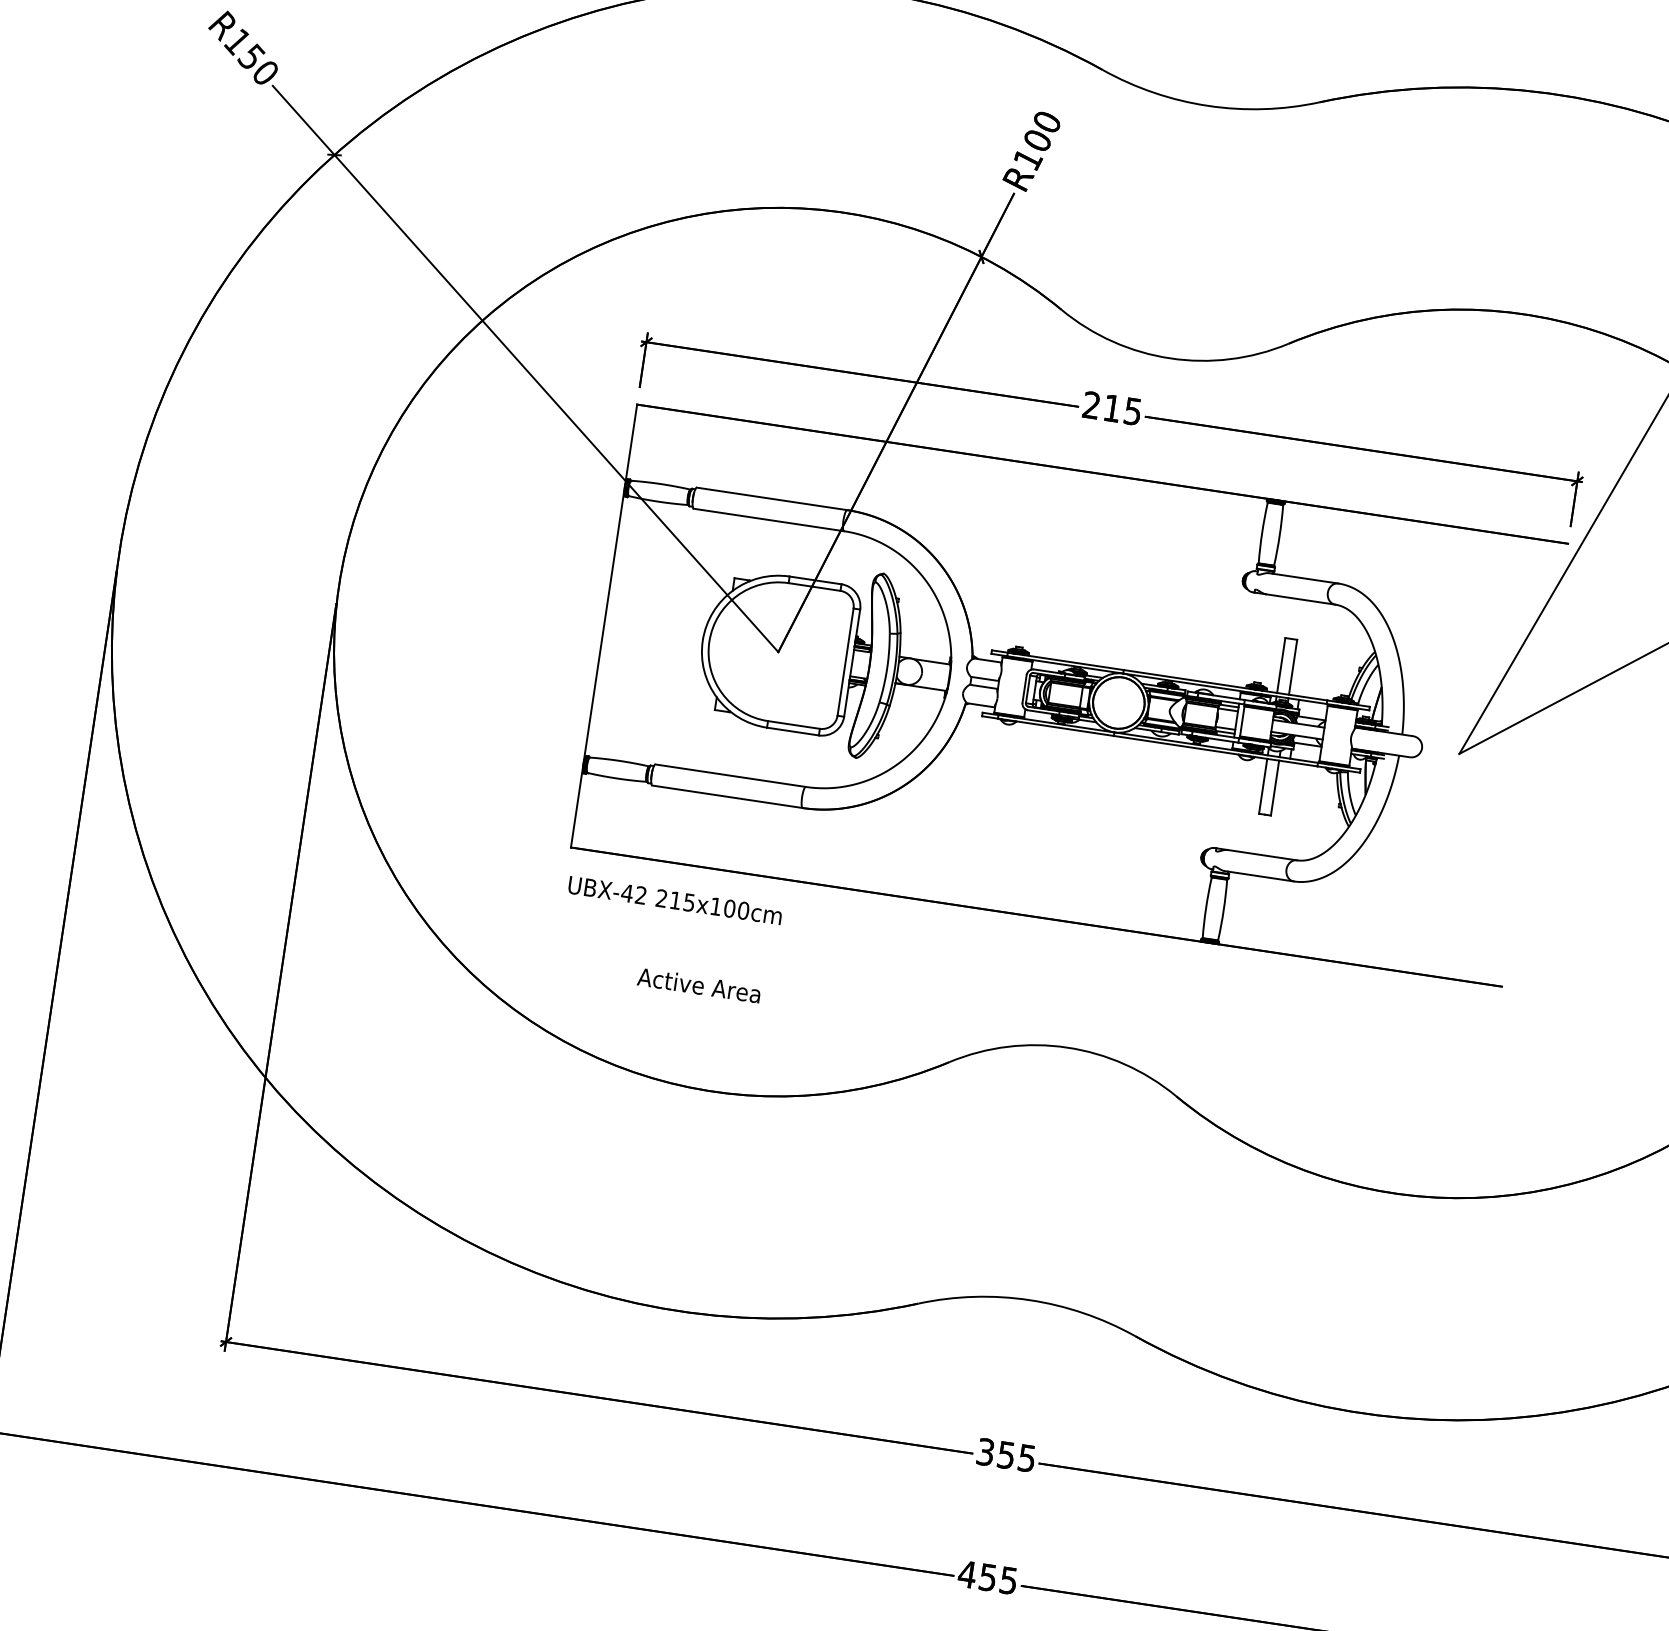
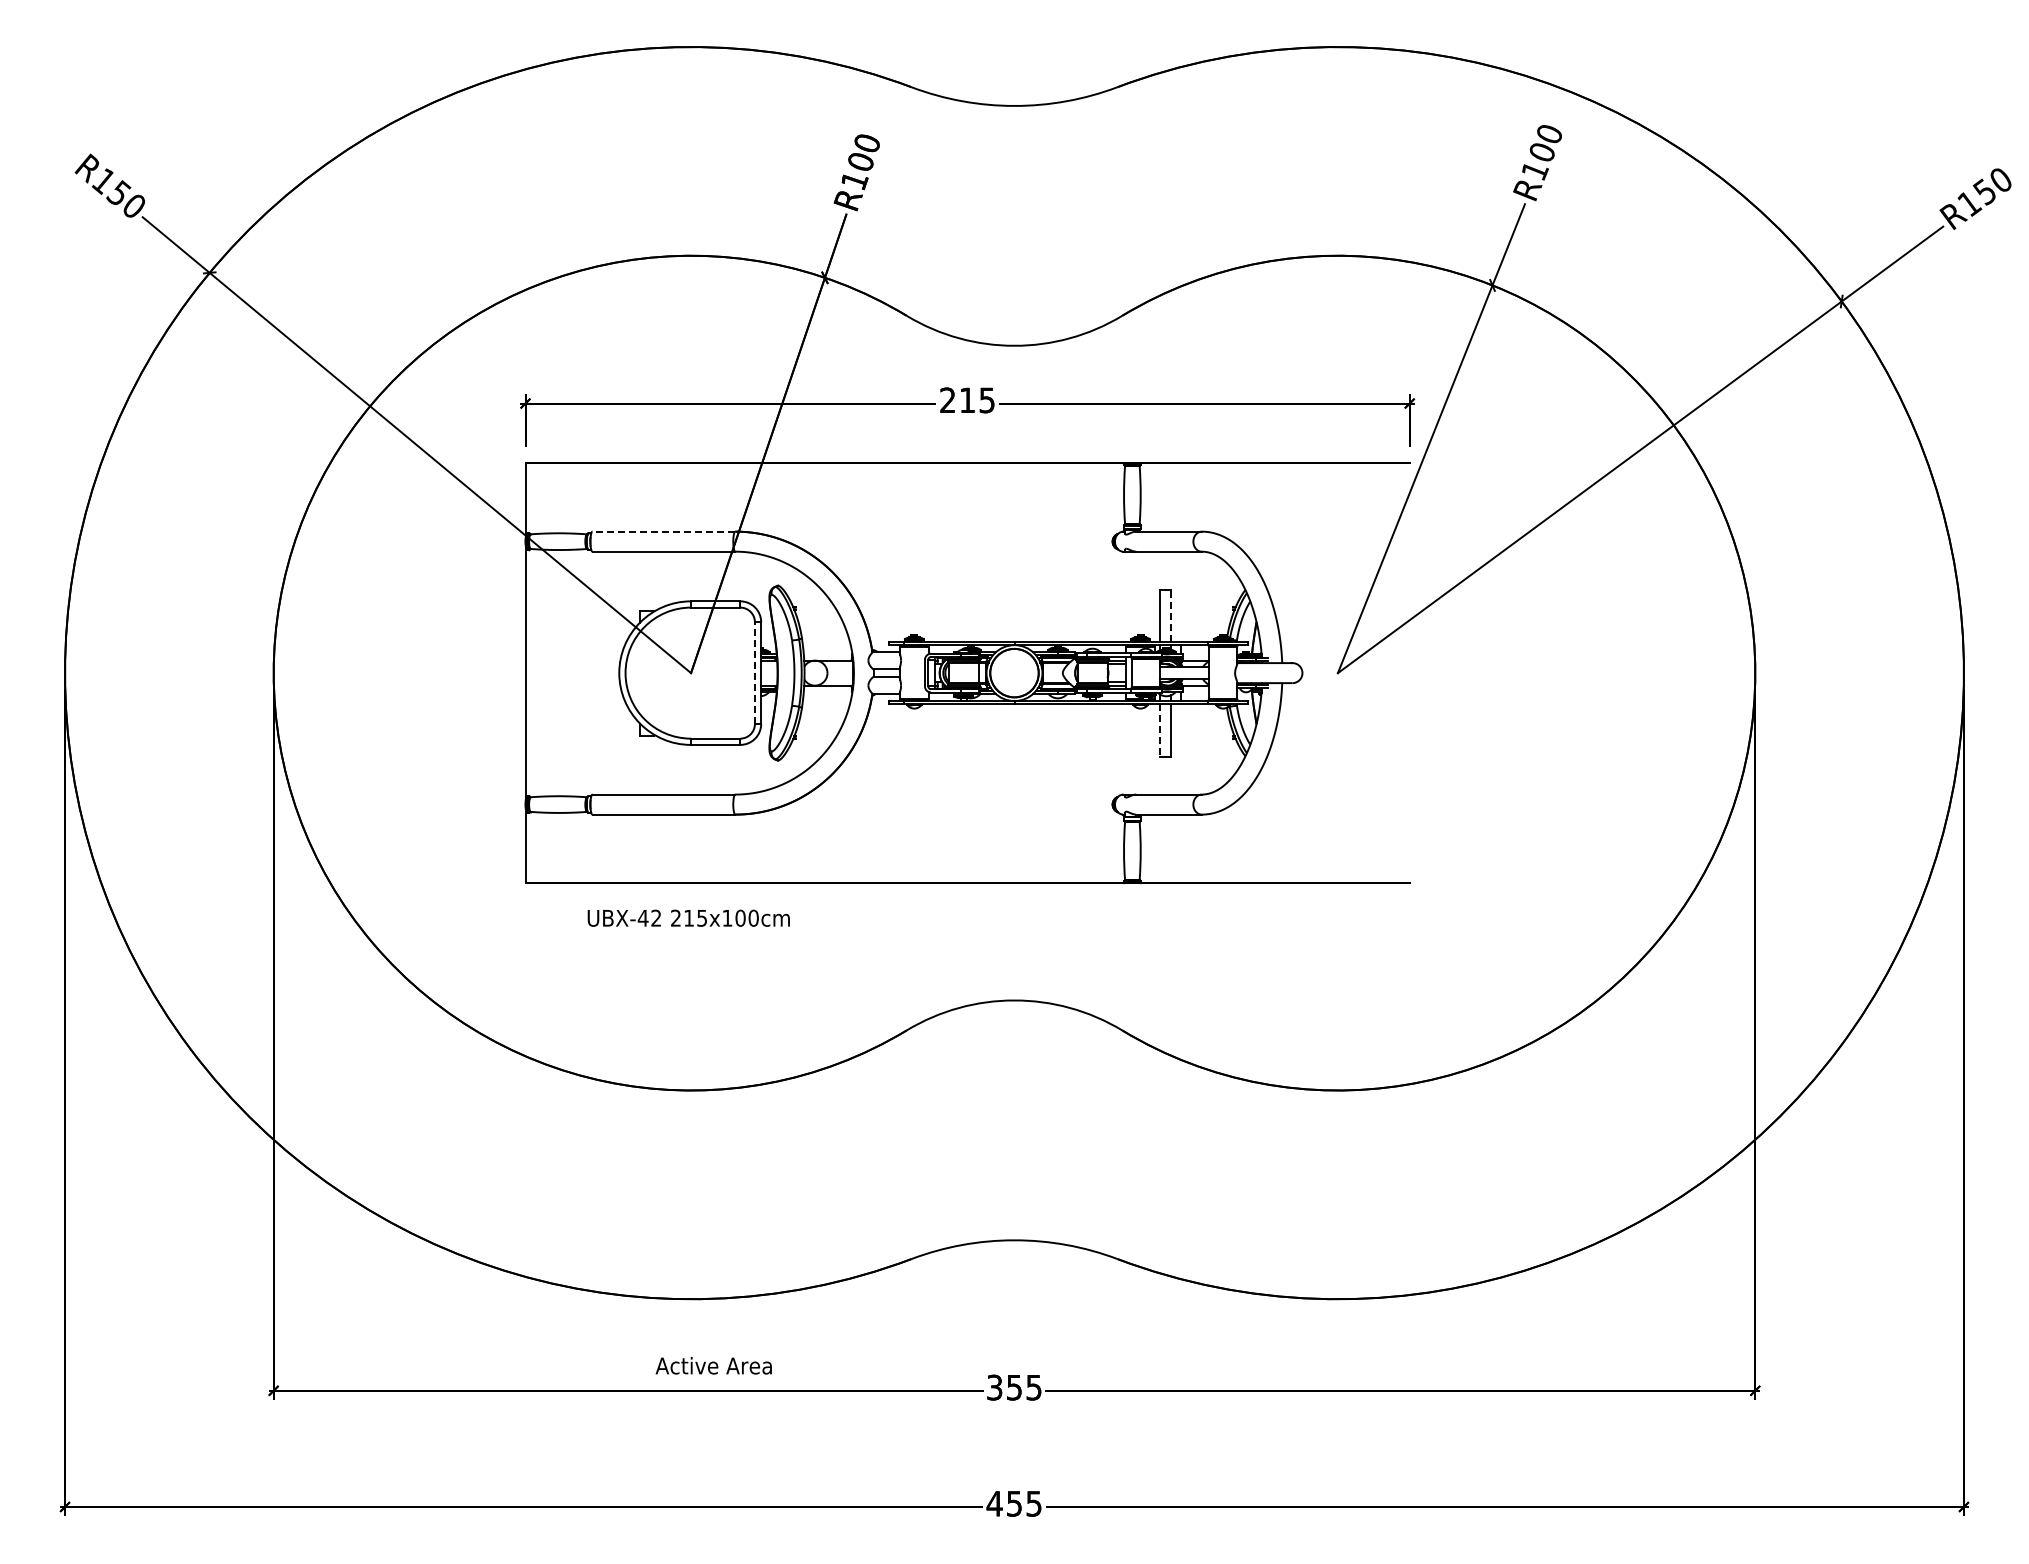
line: (771, 498) -> (663, 531), solid -> dashed
line: (845, 662) -> (754, 673), solid -> dashed
line: (1293, 667) -> (1171, 615), solid -> dashed
line: (1263, 787) -> (1160, 731), solid -> dashed
text: (675, 899) -> (688, 917), moved
text: (698, 985) -> (713, 1365), moved

